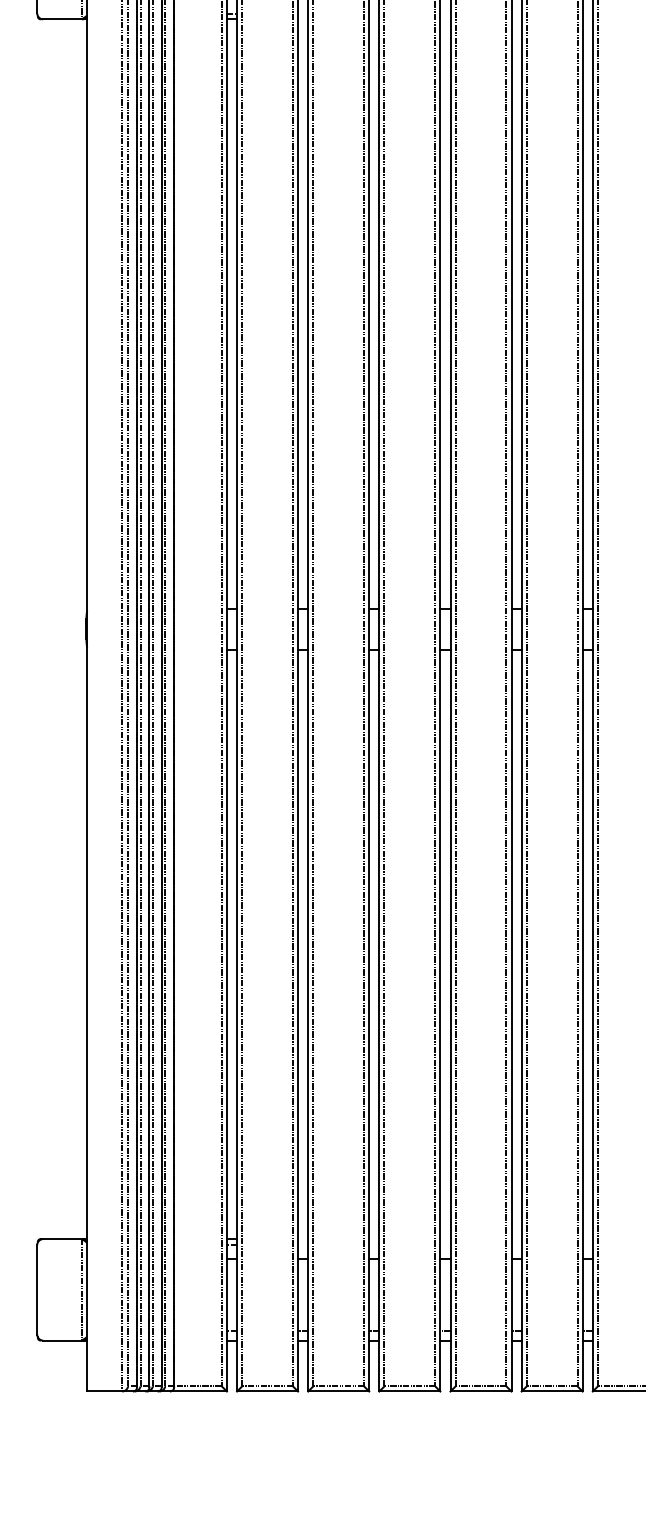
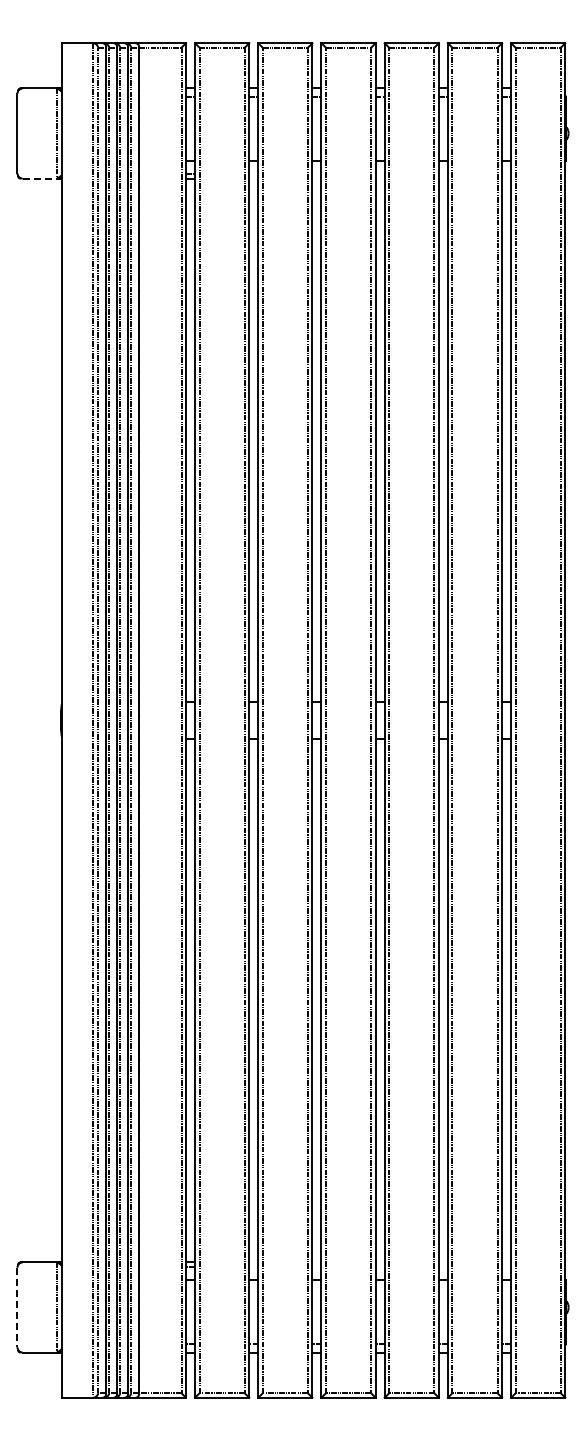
line: (65, 19) -> (42, 178), solid -> dashed
line: (37, 1289) -> (17, 1307), solid -> dashed

